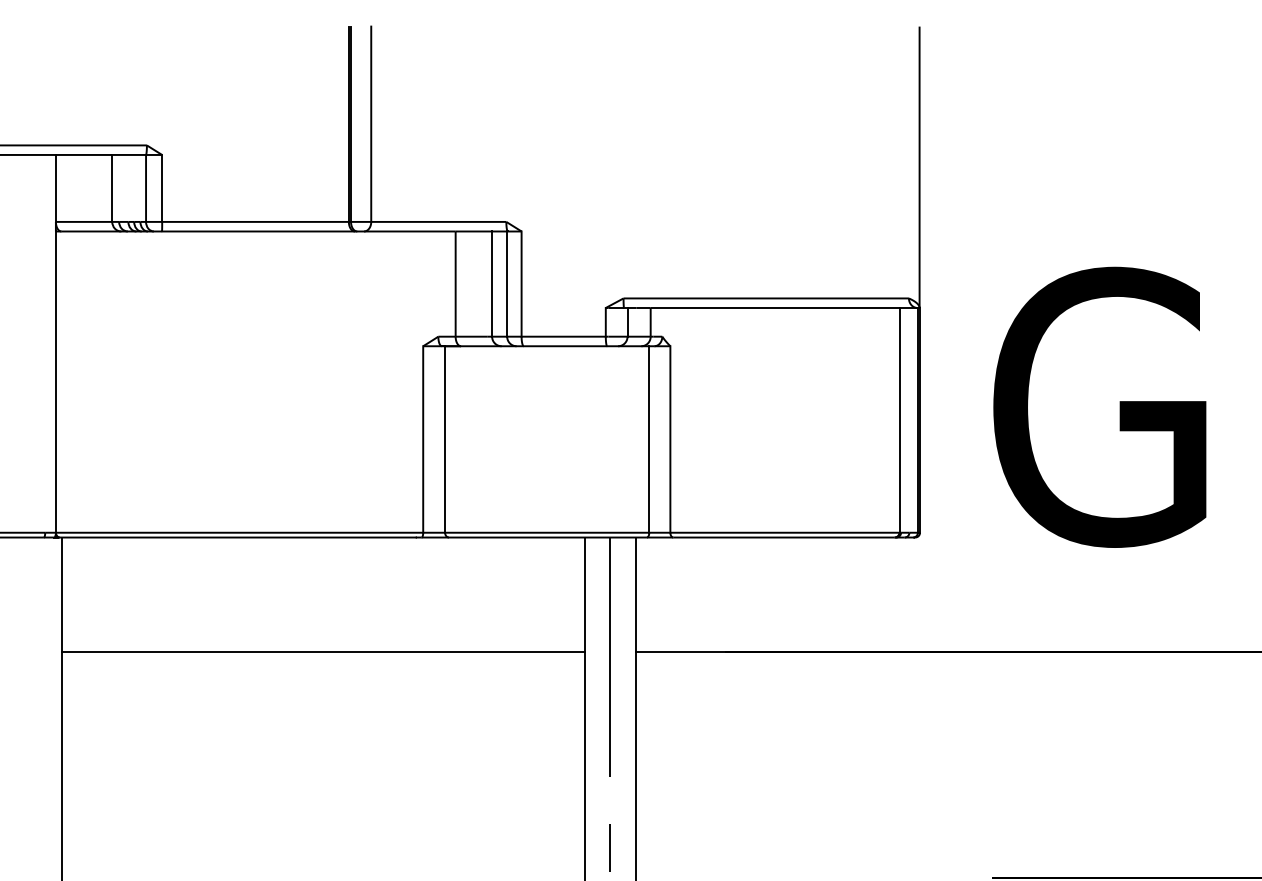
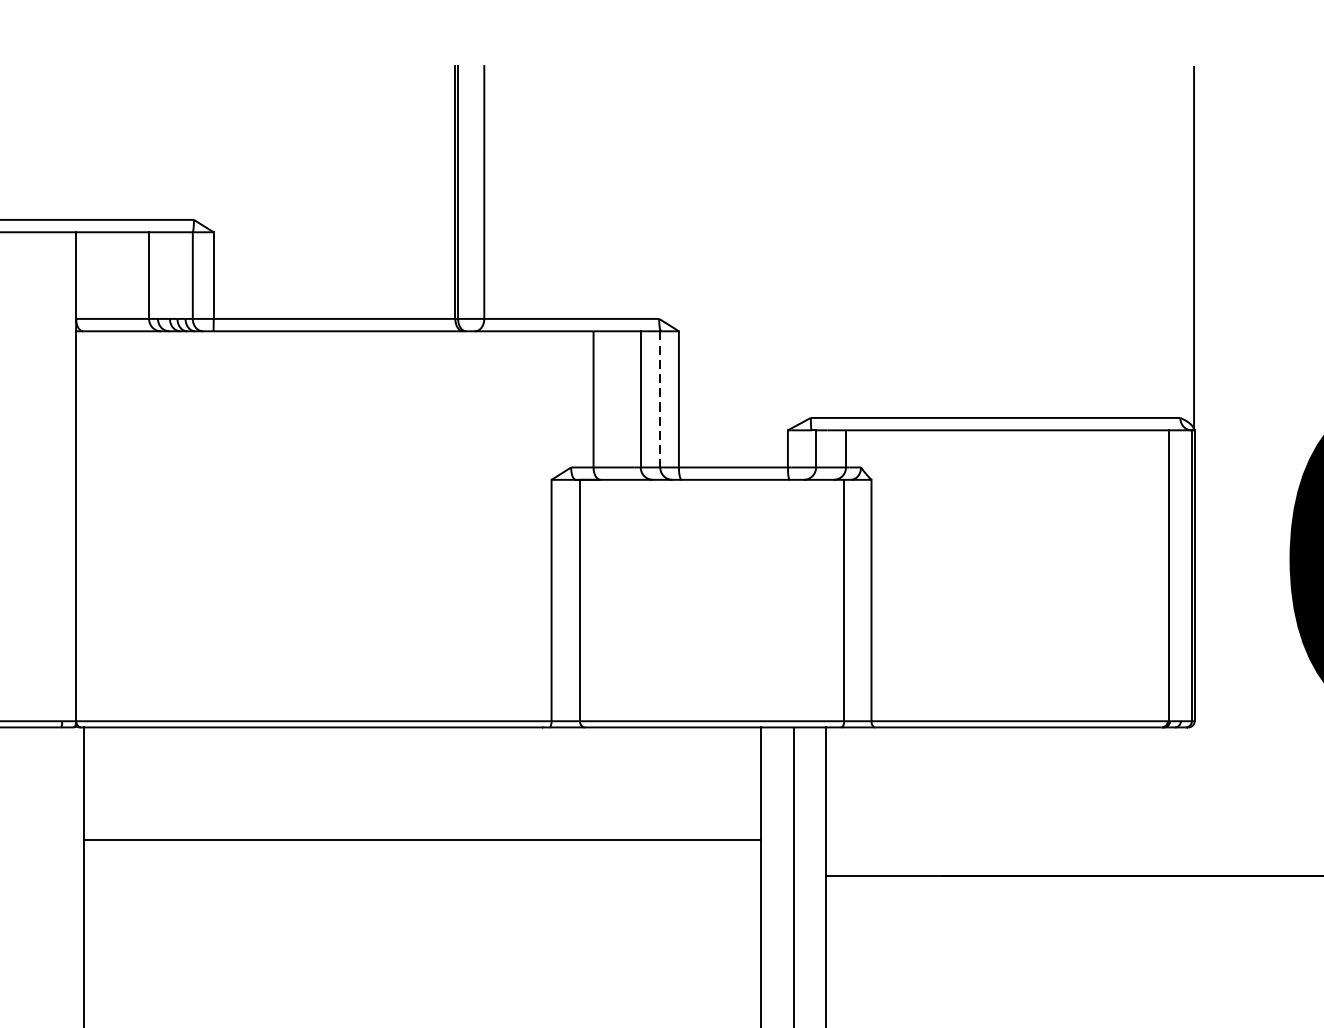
line: (507, 284) -> (660, 399), solid -> dashed
line: (323, 652) -> (422, 840), moved

